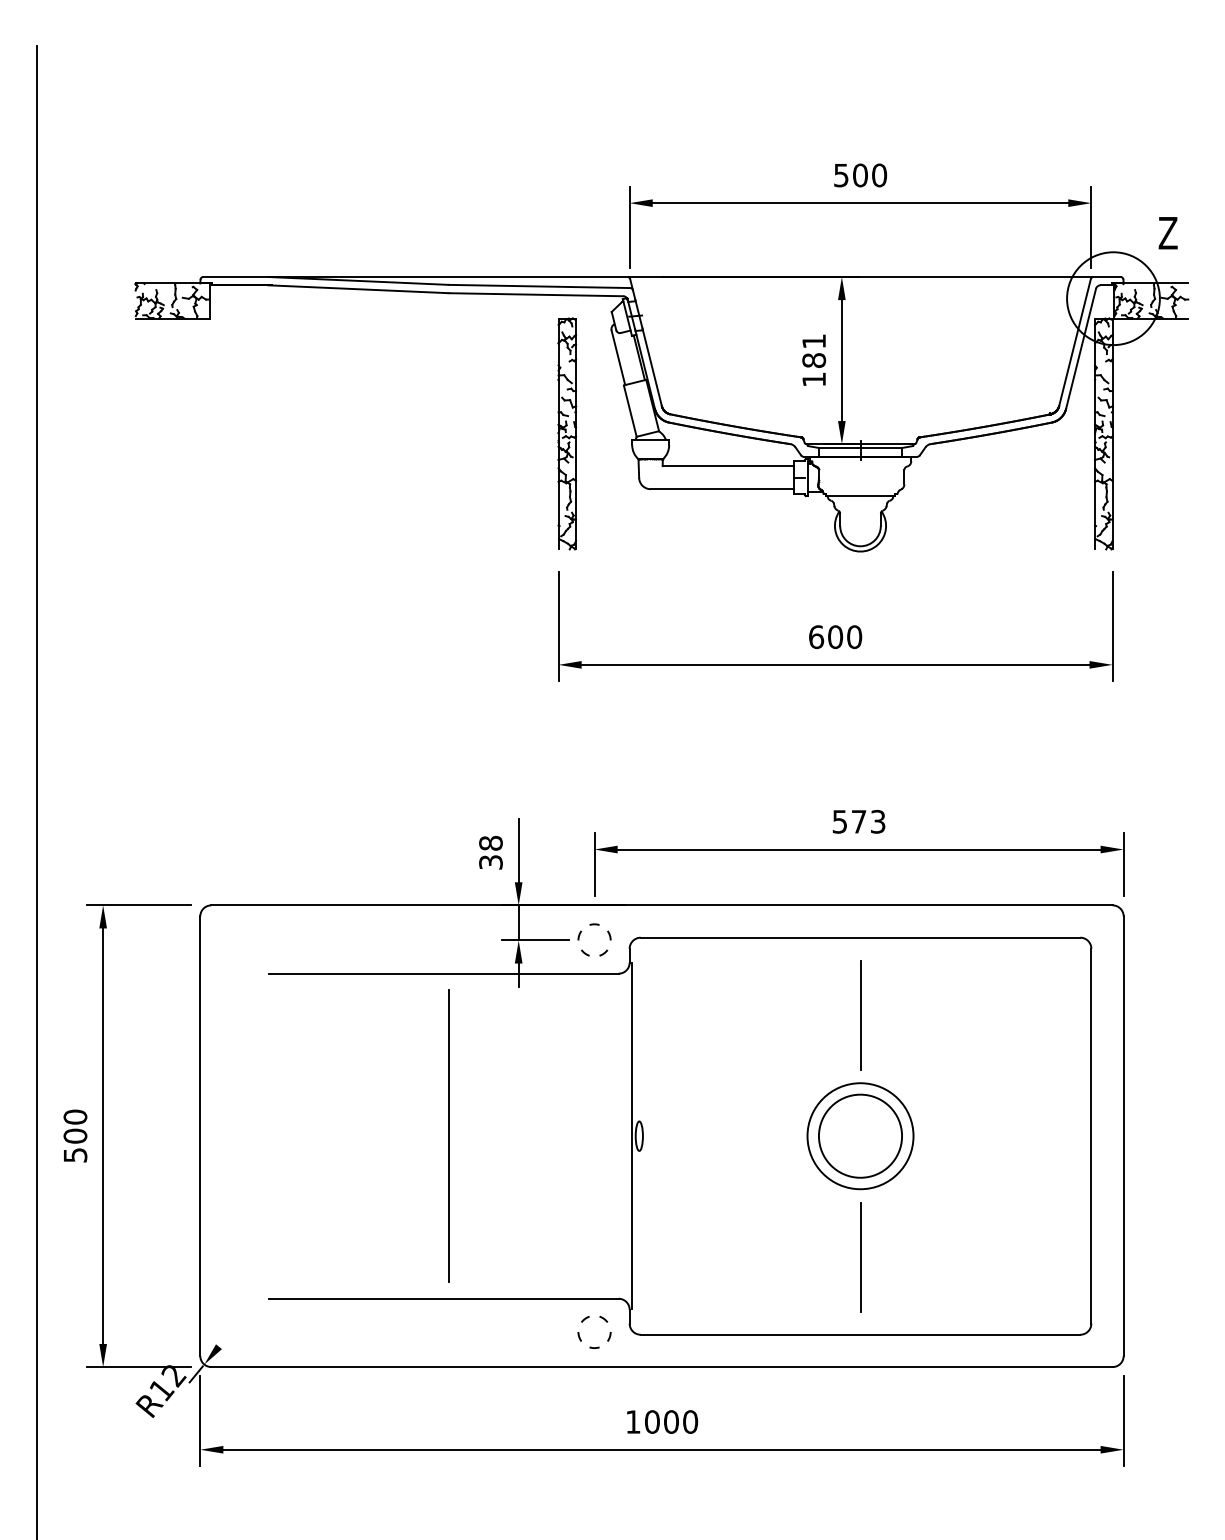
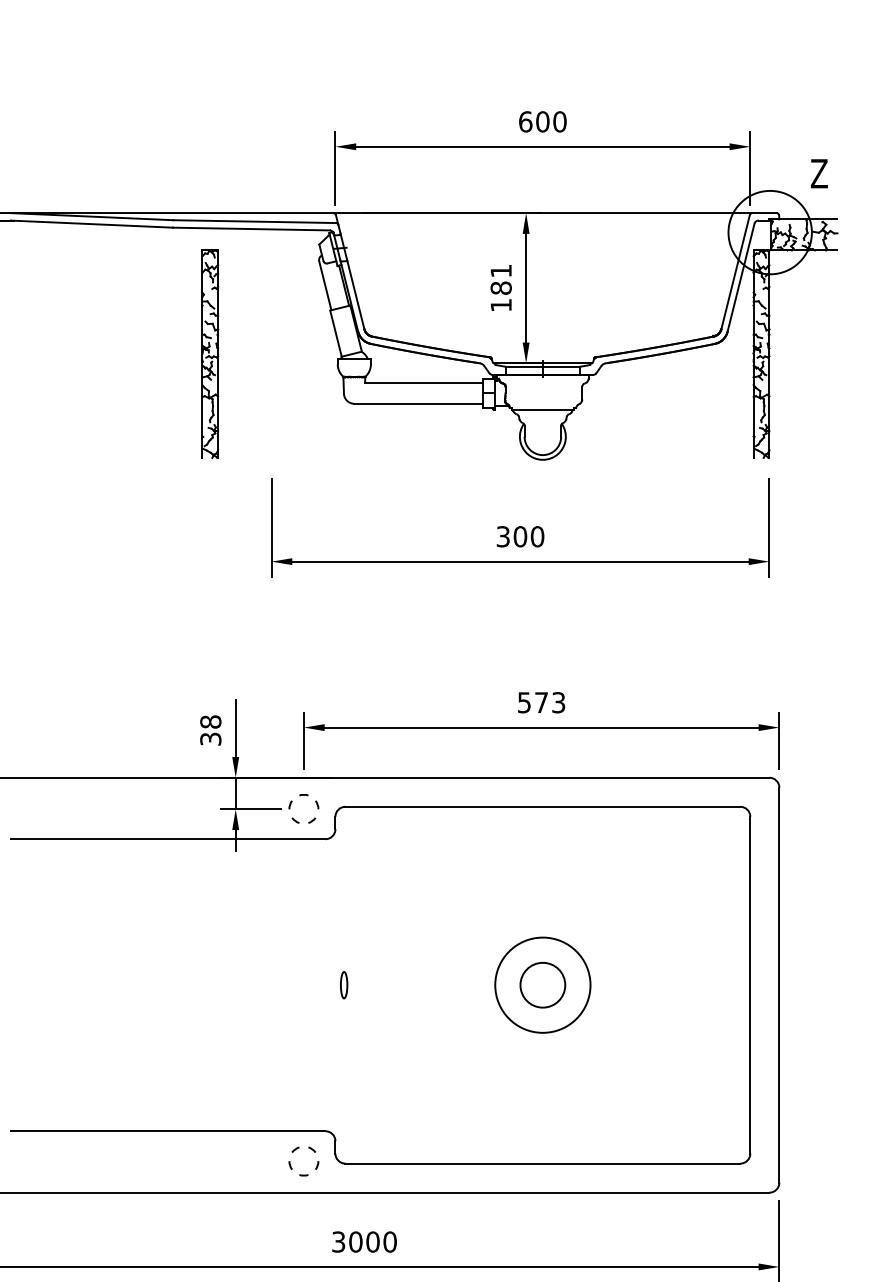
text: (841, 175) -> (525, 121), 500 -> 600
part: (567, 433) -> (210, 353), moved
text: (816, 637) -> (503, 537), 600 -> 300
line: (860, 1014) -> (542, 875), removed
circle: (860, 1135) -> (542, 984), size x0.6
line: (449, 1136) -> (173, 985), removed
line: (632, 1136) -> (337, 985), removed
line: (860, 1256) -> (542, 1093), removed
text: (633, 1421) -> (338, 1241), 1000 -> 3000

